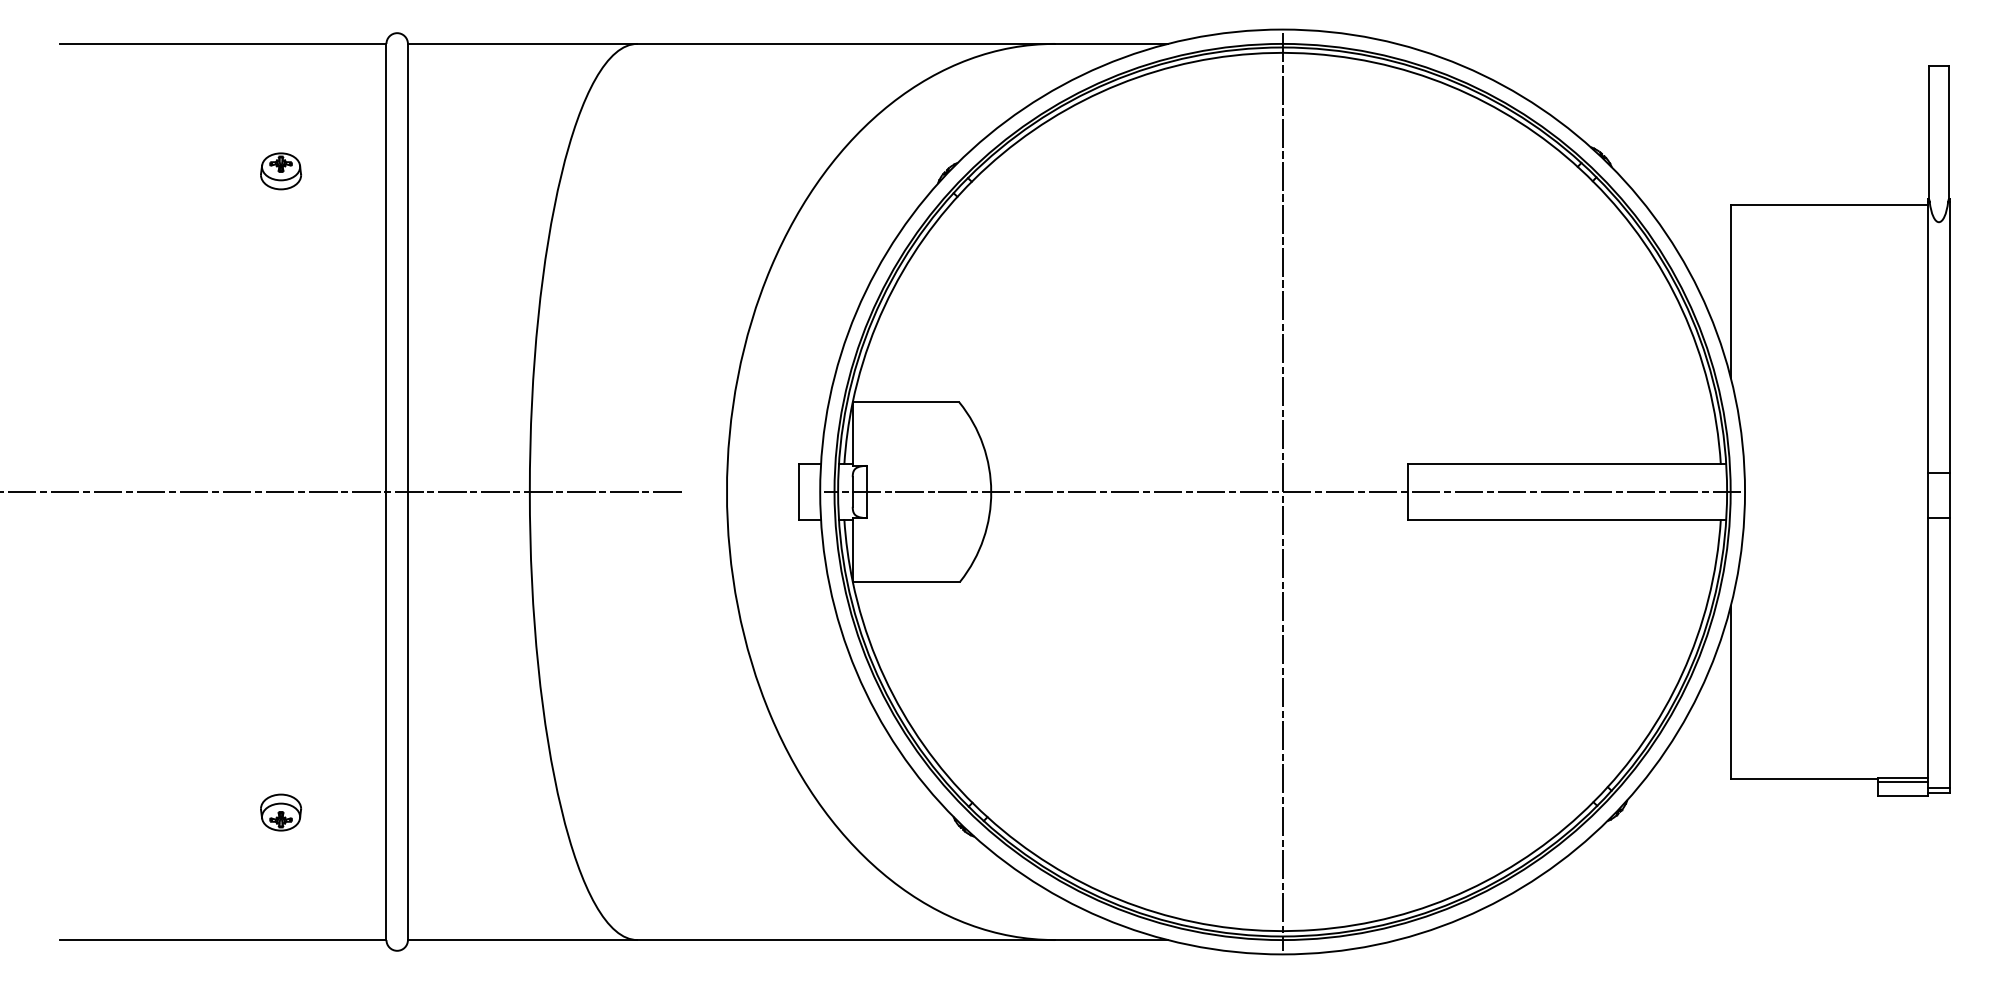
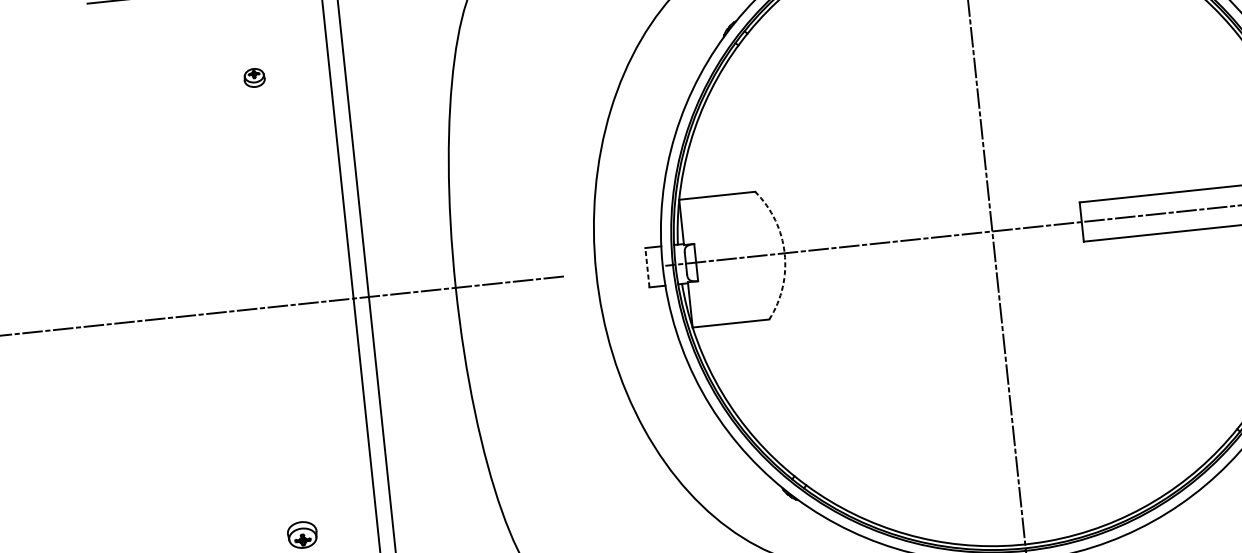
part: (281, 171) -> (254, 78), size x0.7
line: (798, 491) -> (647, 267), solid -> dashed
arc: (991, 491) -> (784, 252), solid -> dashed

